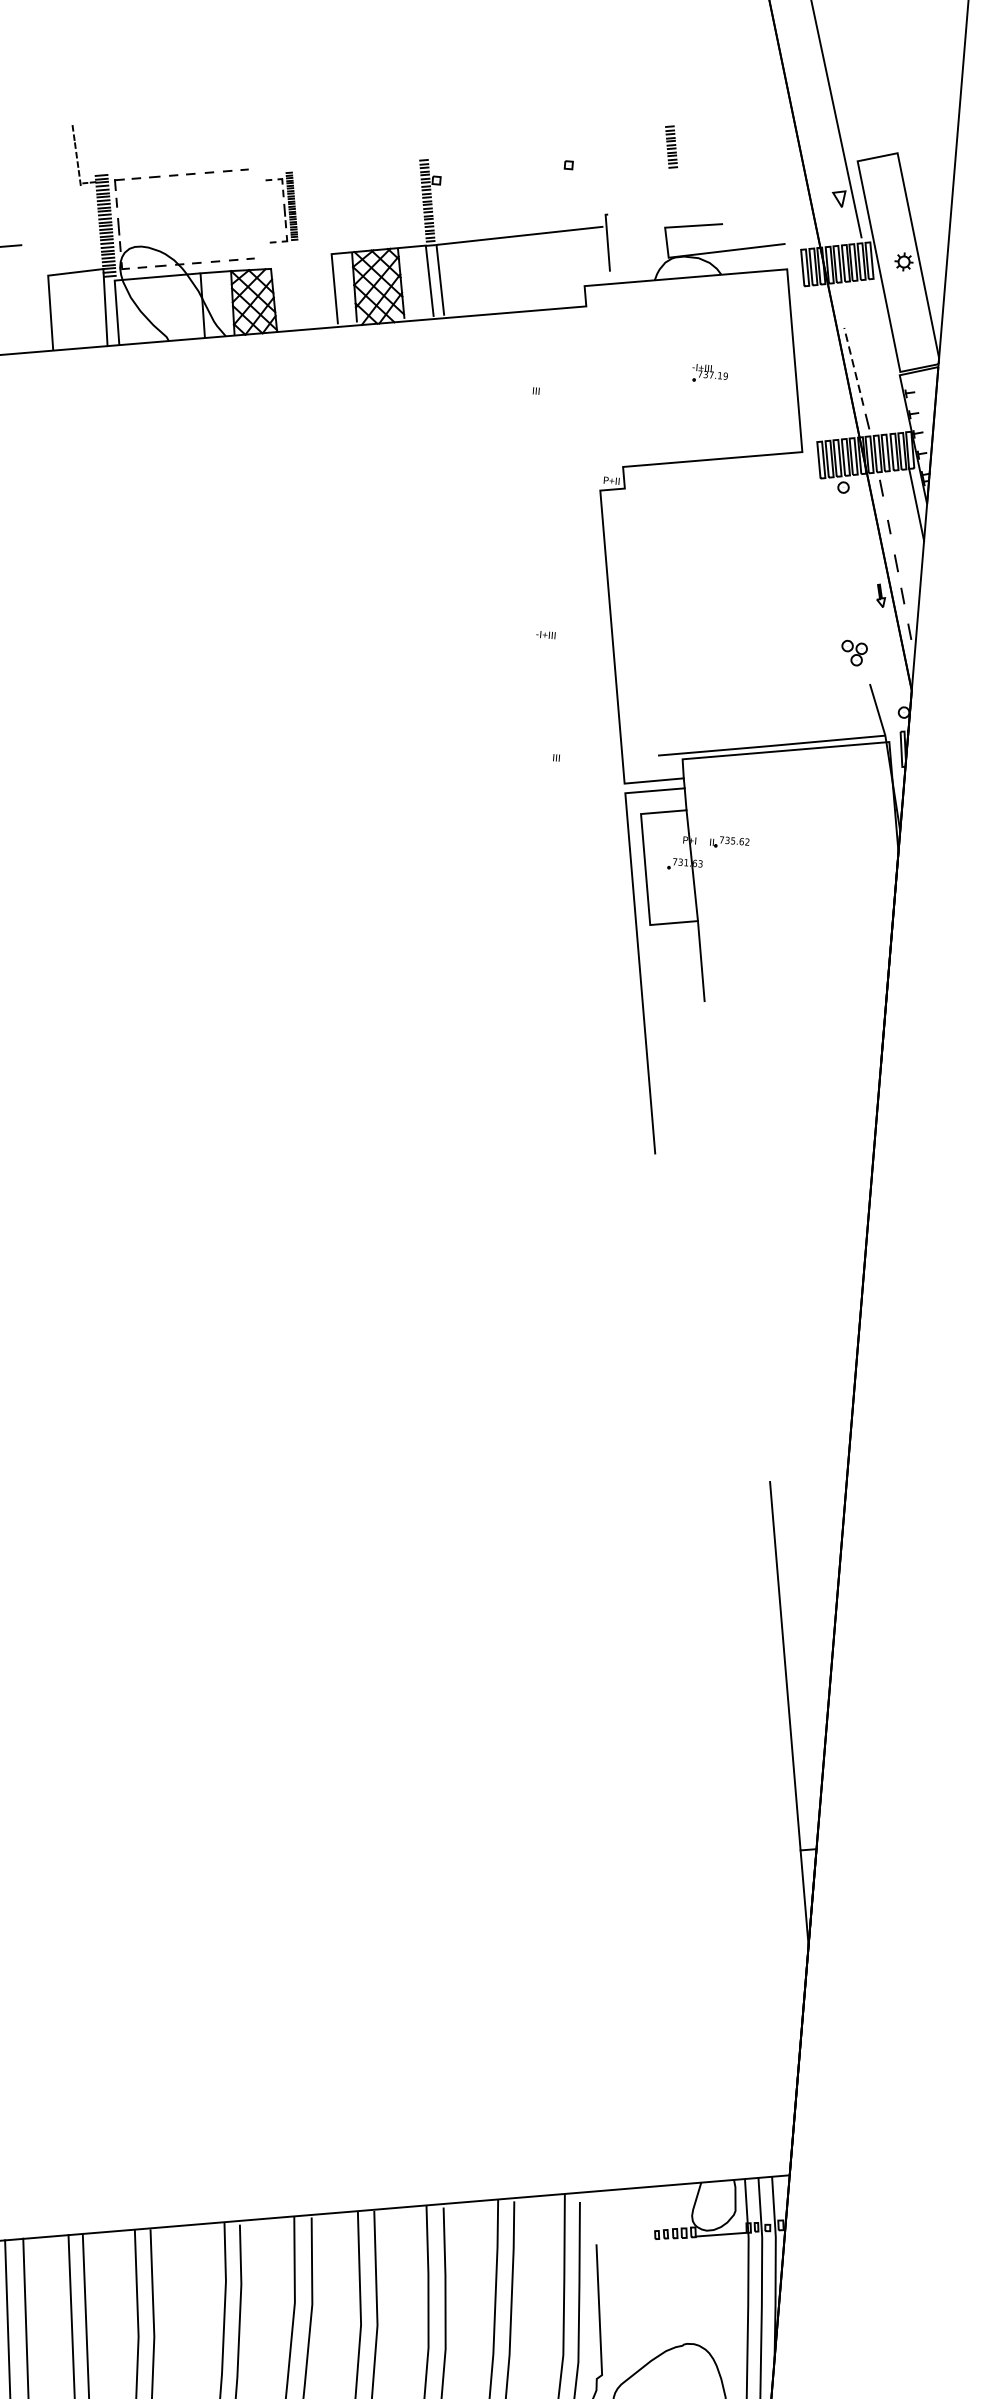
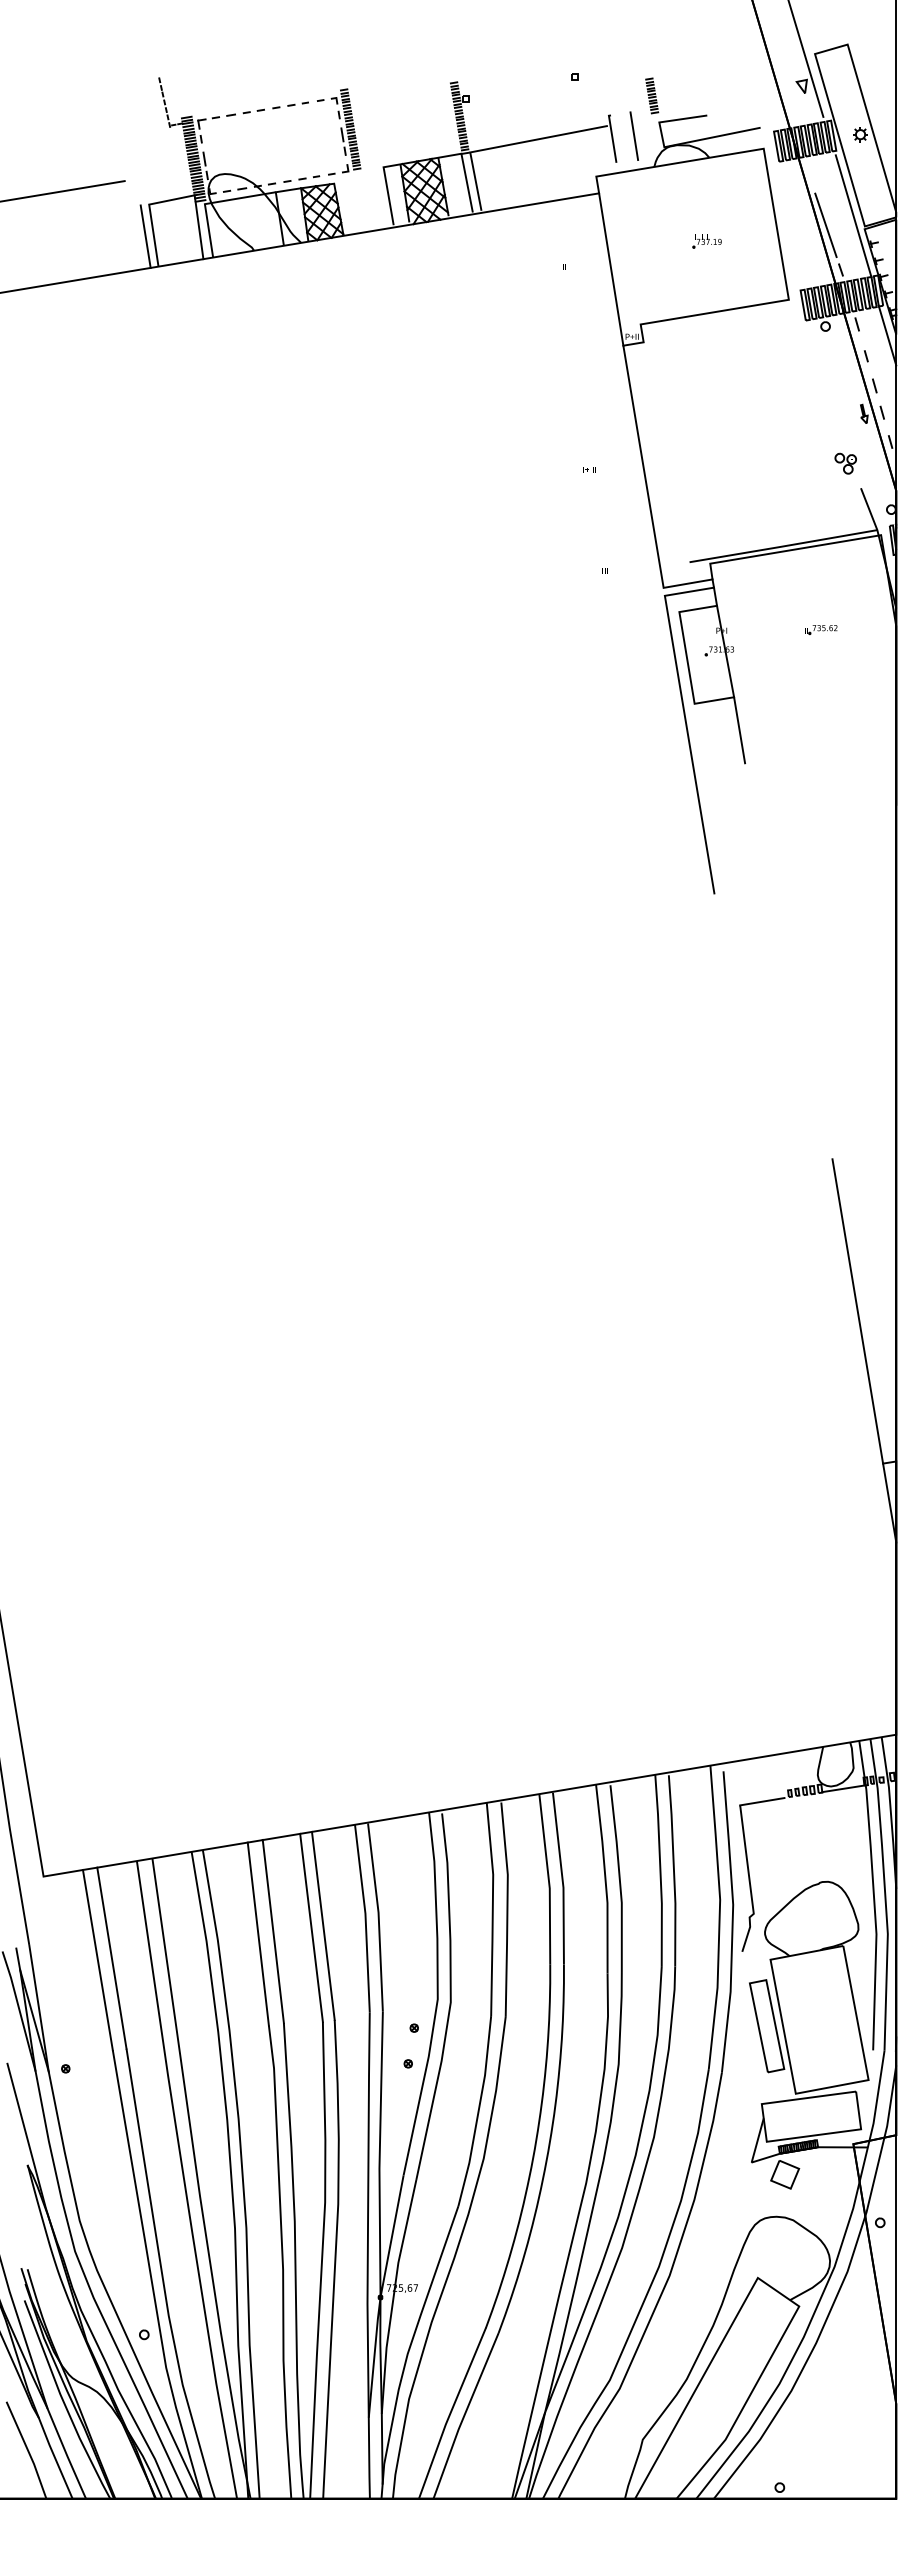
part: (672, 146) -> (652, 95), moved
part: (282, 207) -> (339, 131), size x1.43
line: (634, 242) -> (634, 136), added
line: (40, 313) -> (145, 236), added
line: (887, 358) -> (853, 216), added
line: (853, 365) -> (825, 224), dashed -> solid
line: (593, 398) -> (611, 269), added
part: (730, 842) -> (821, 629), moved
line: (623, 2241) -> (762, 1801), added

